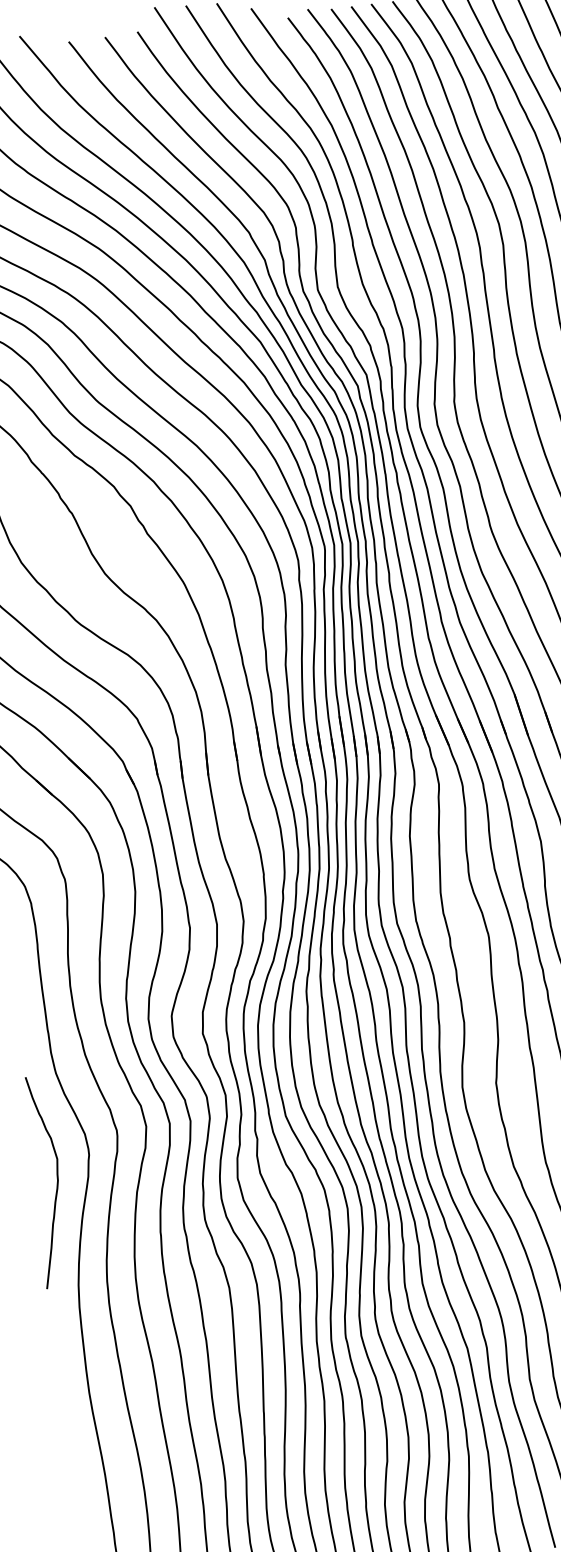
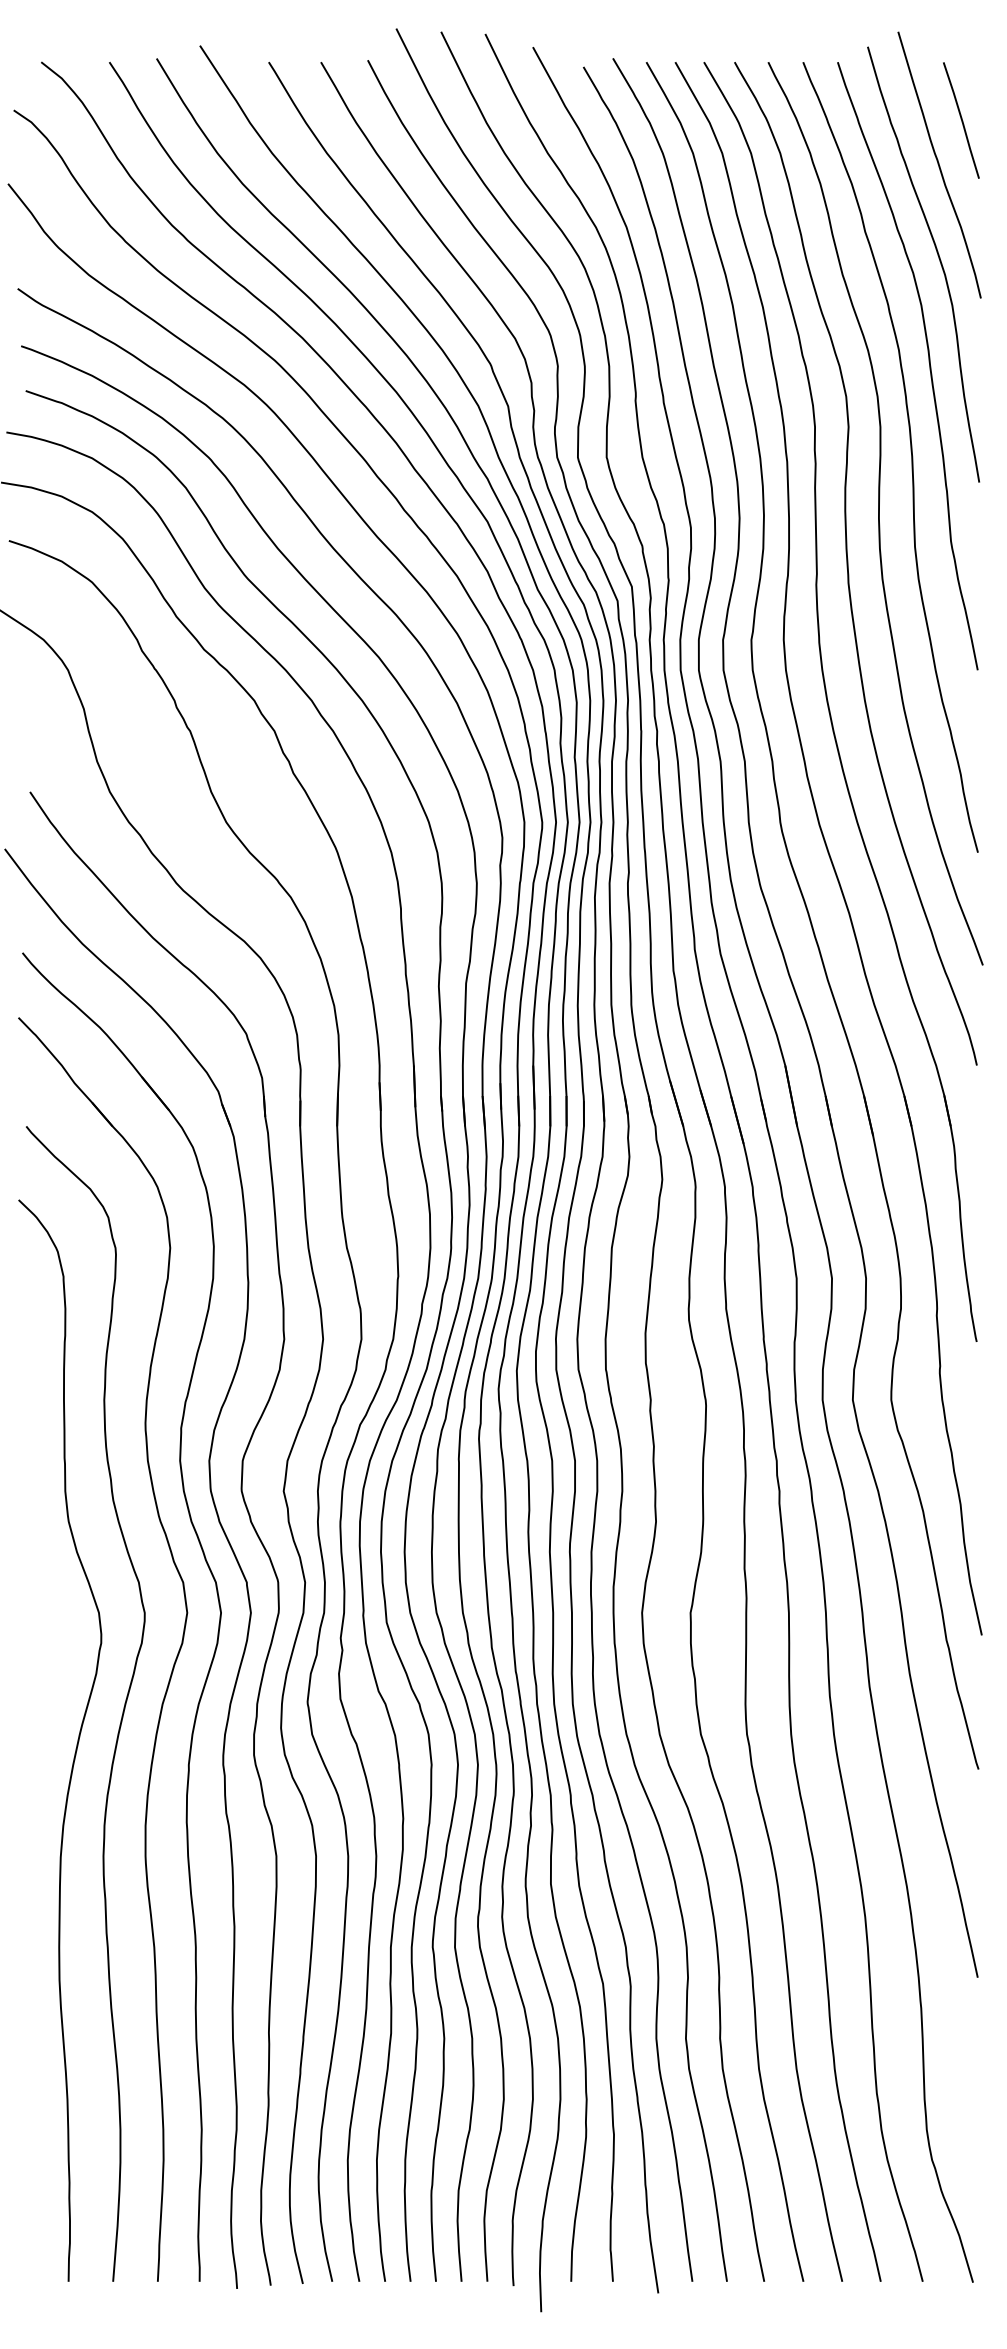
curve: (56, 1183) -> (50, 1677), removed

